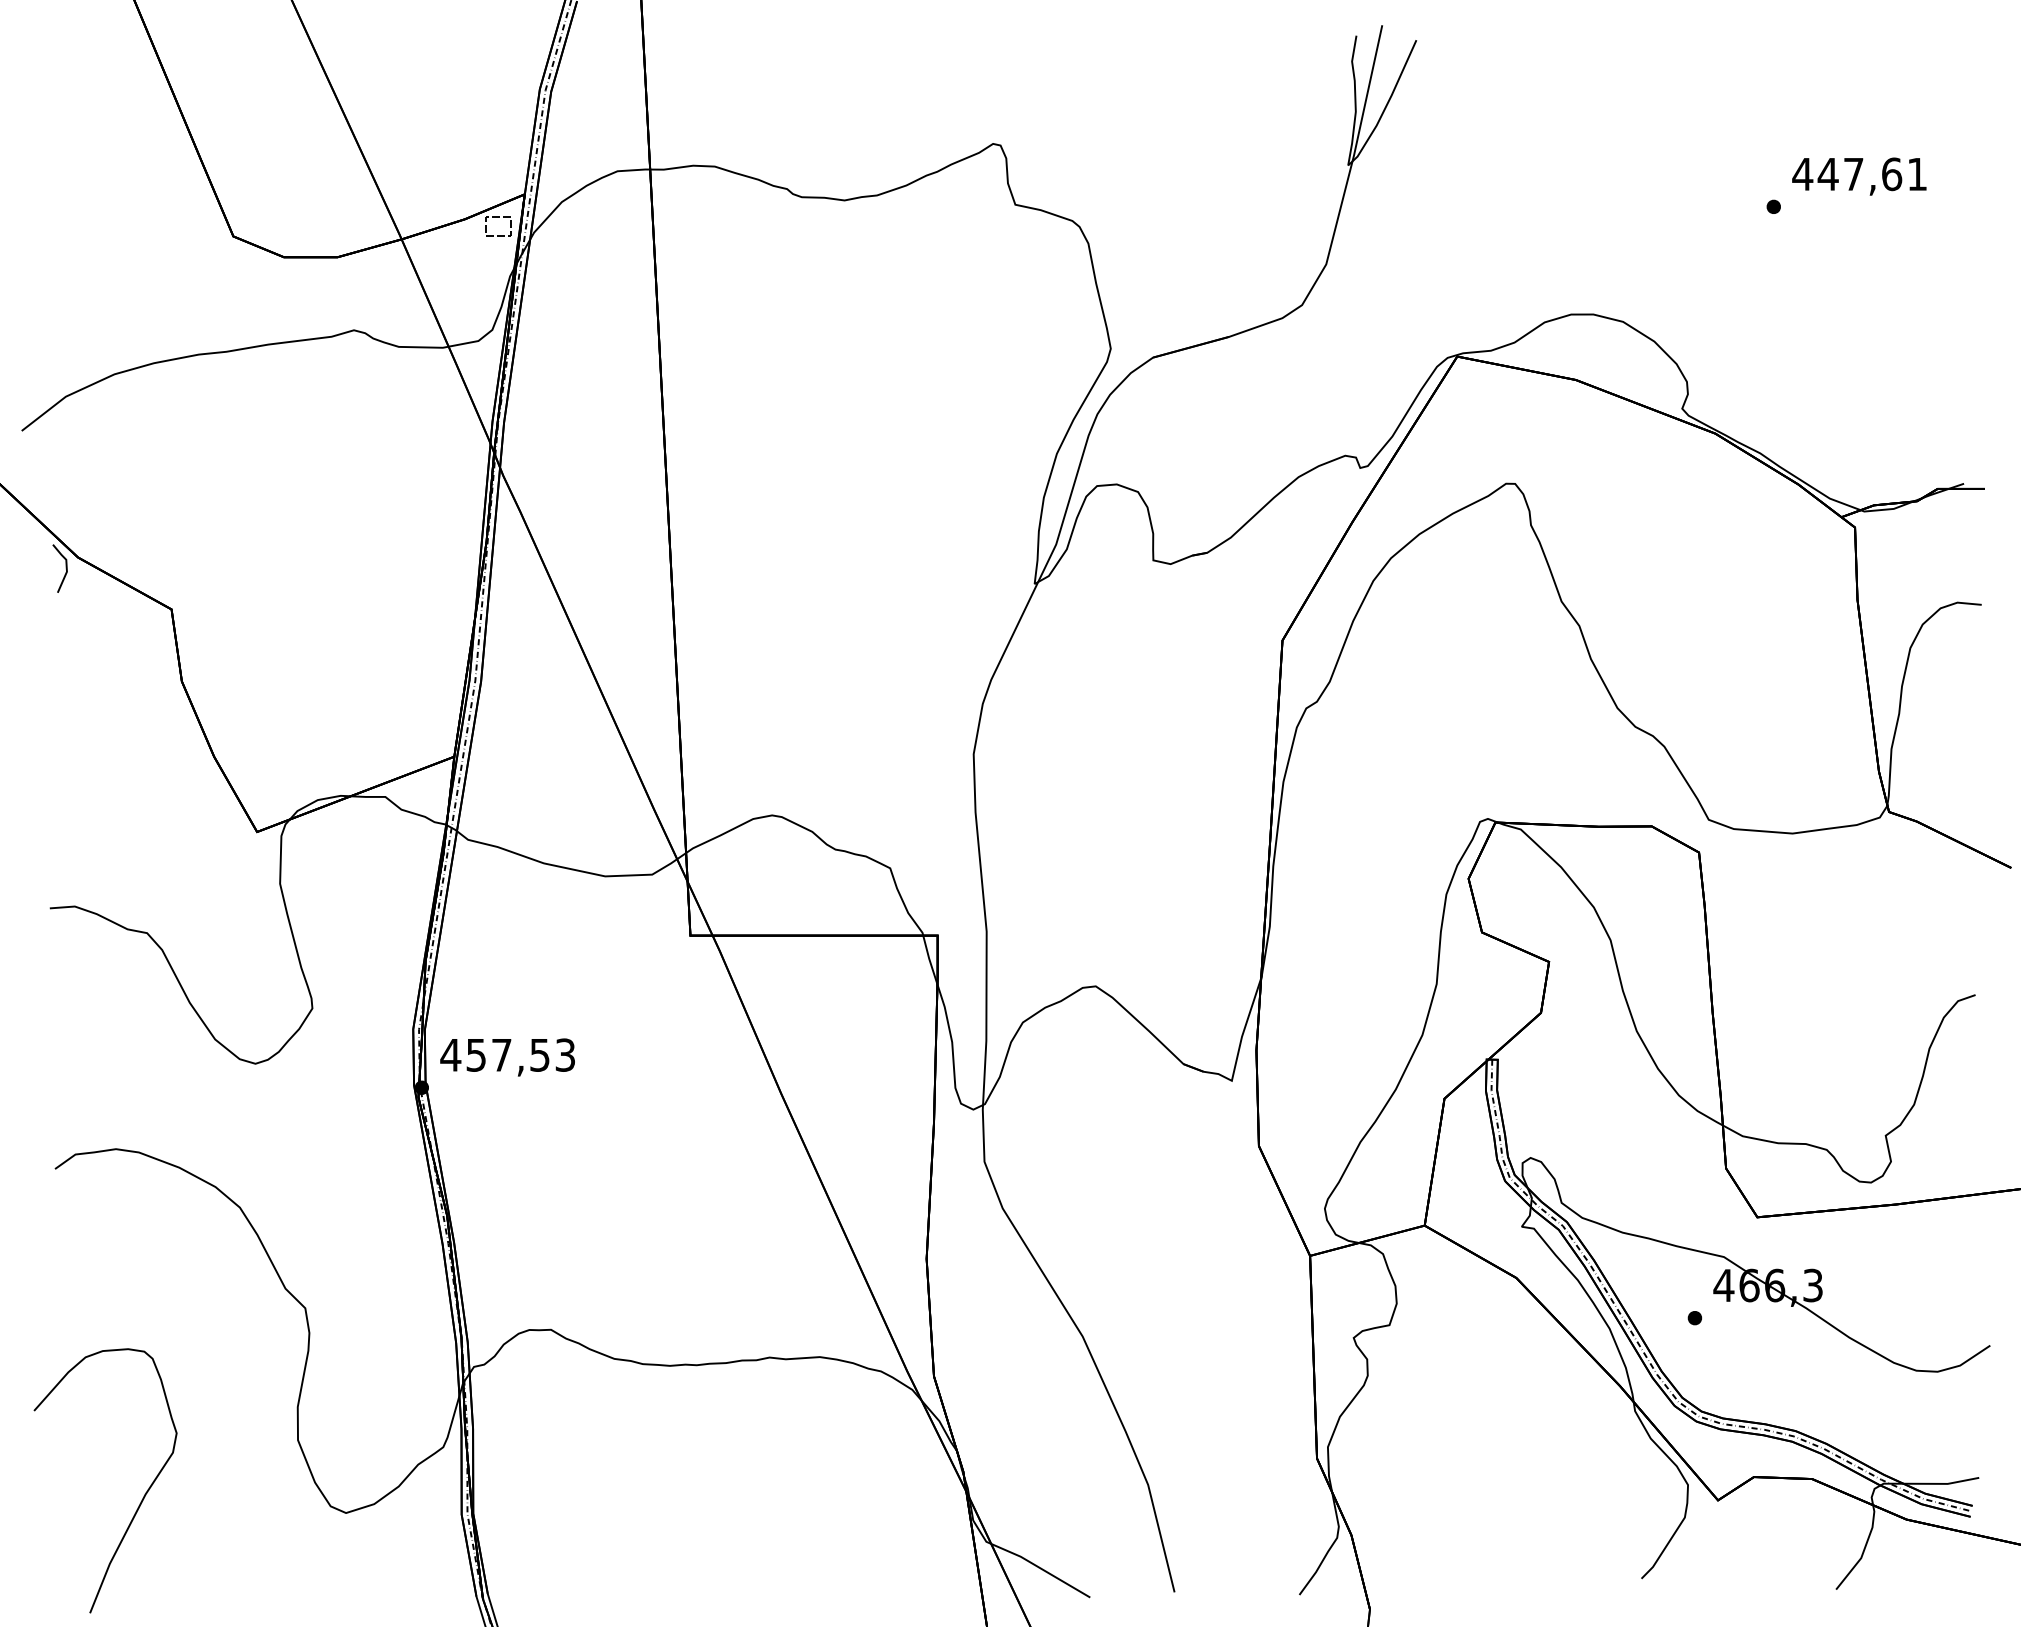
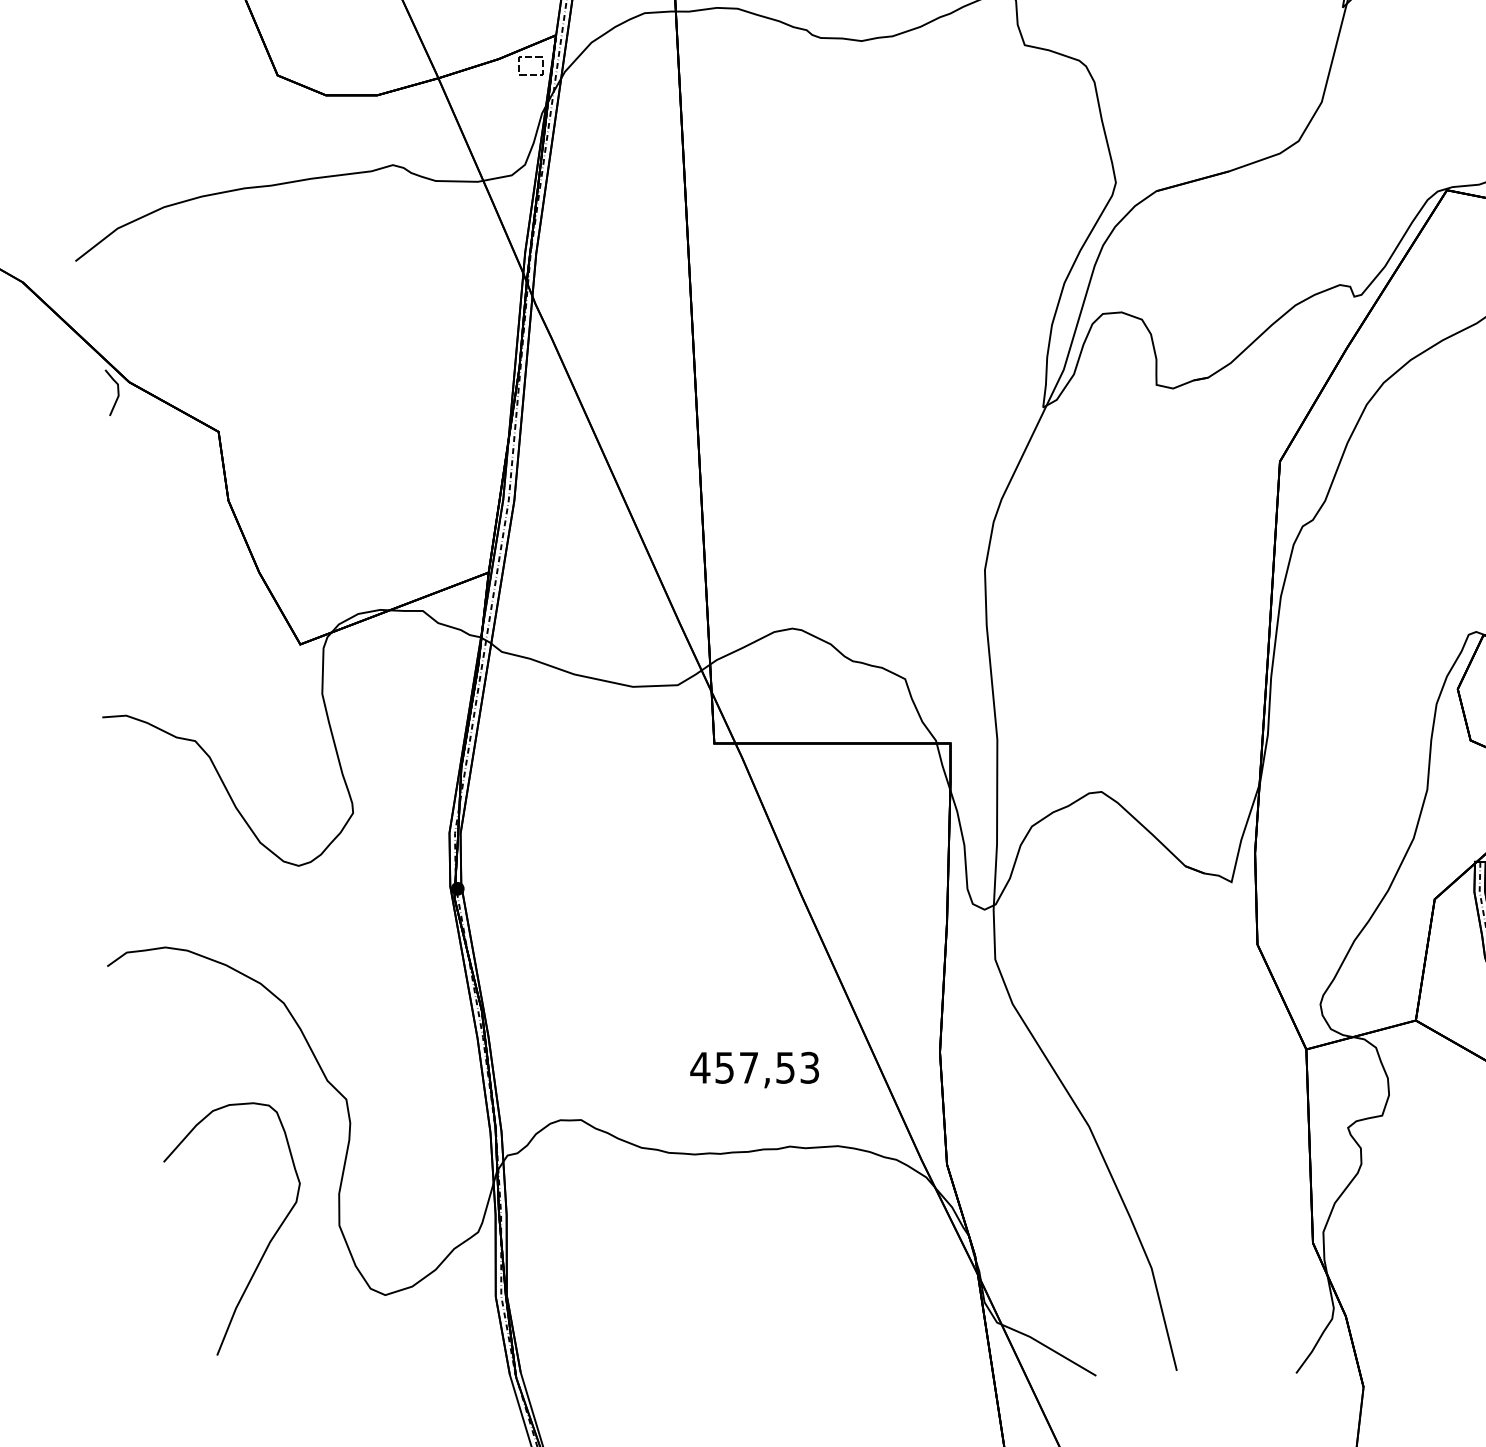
text: (507, 1057) -> (754, 1070), moved
curve: (140, 1501) -> (265, 1248), moved

